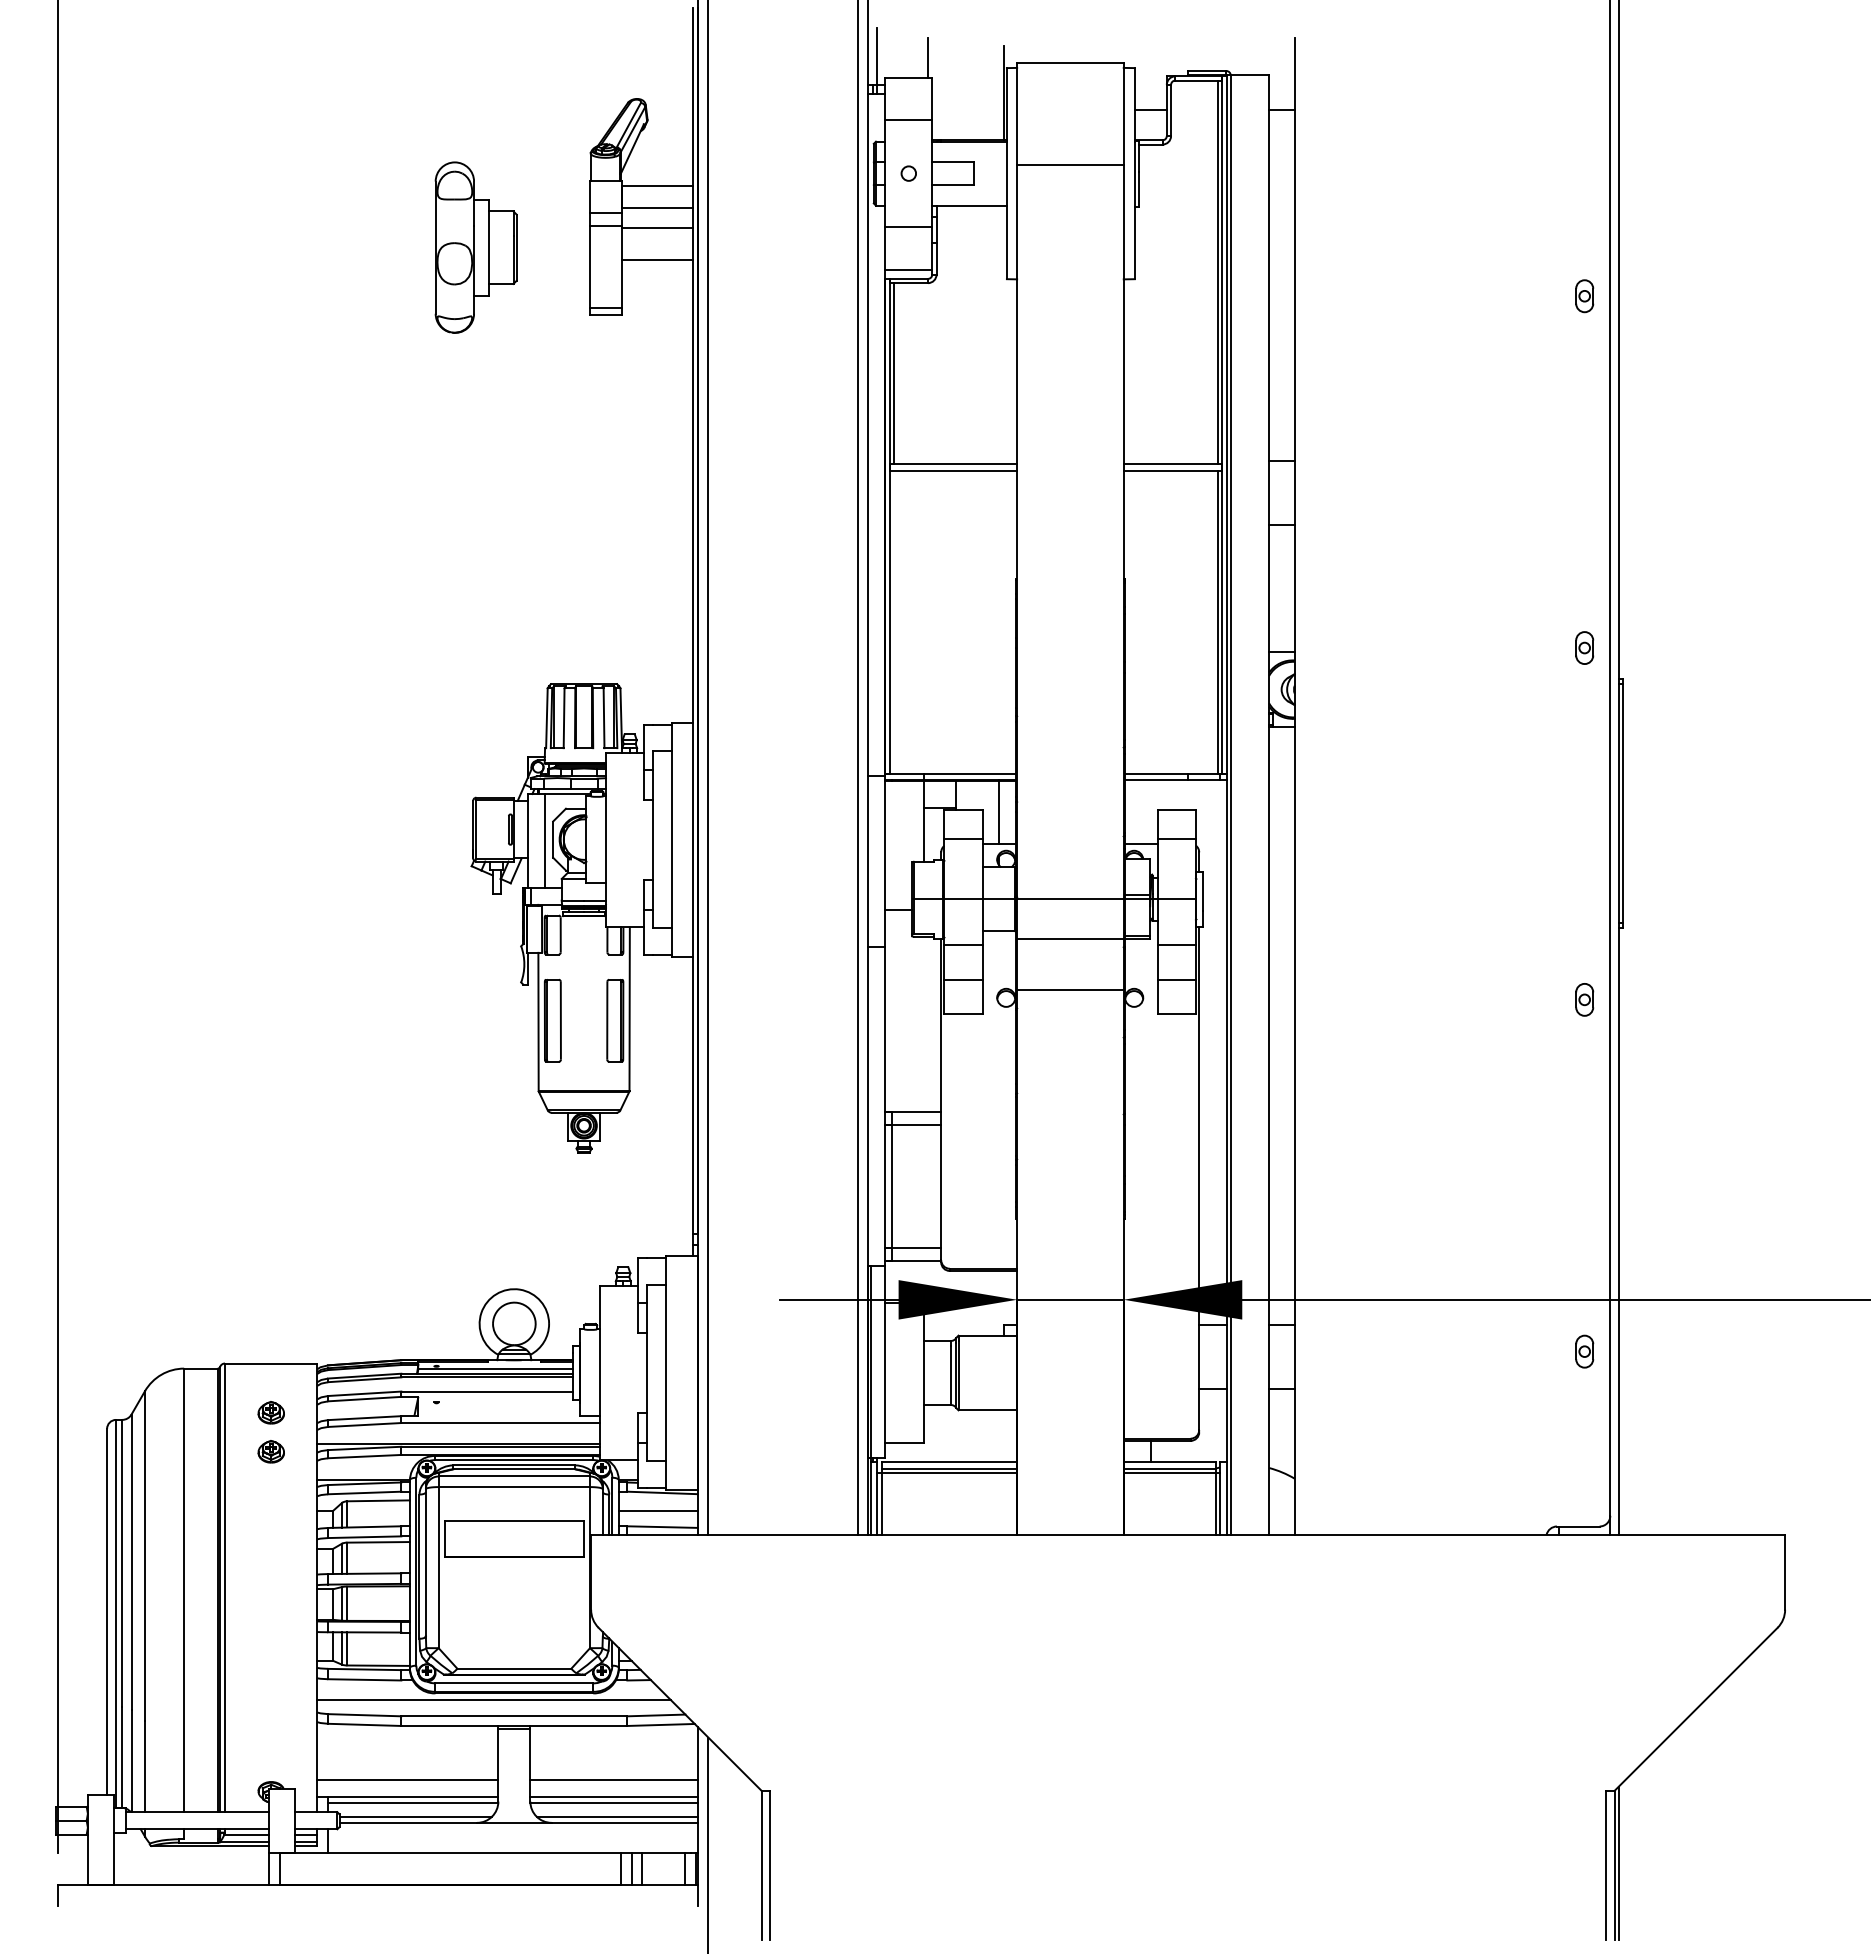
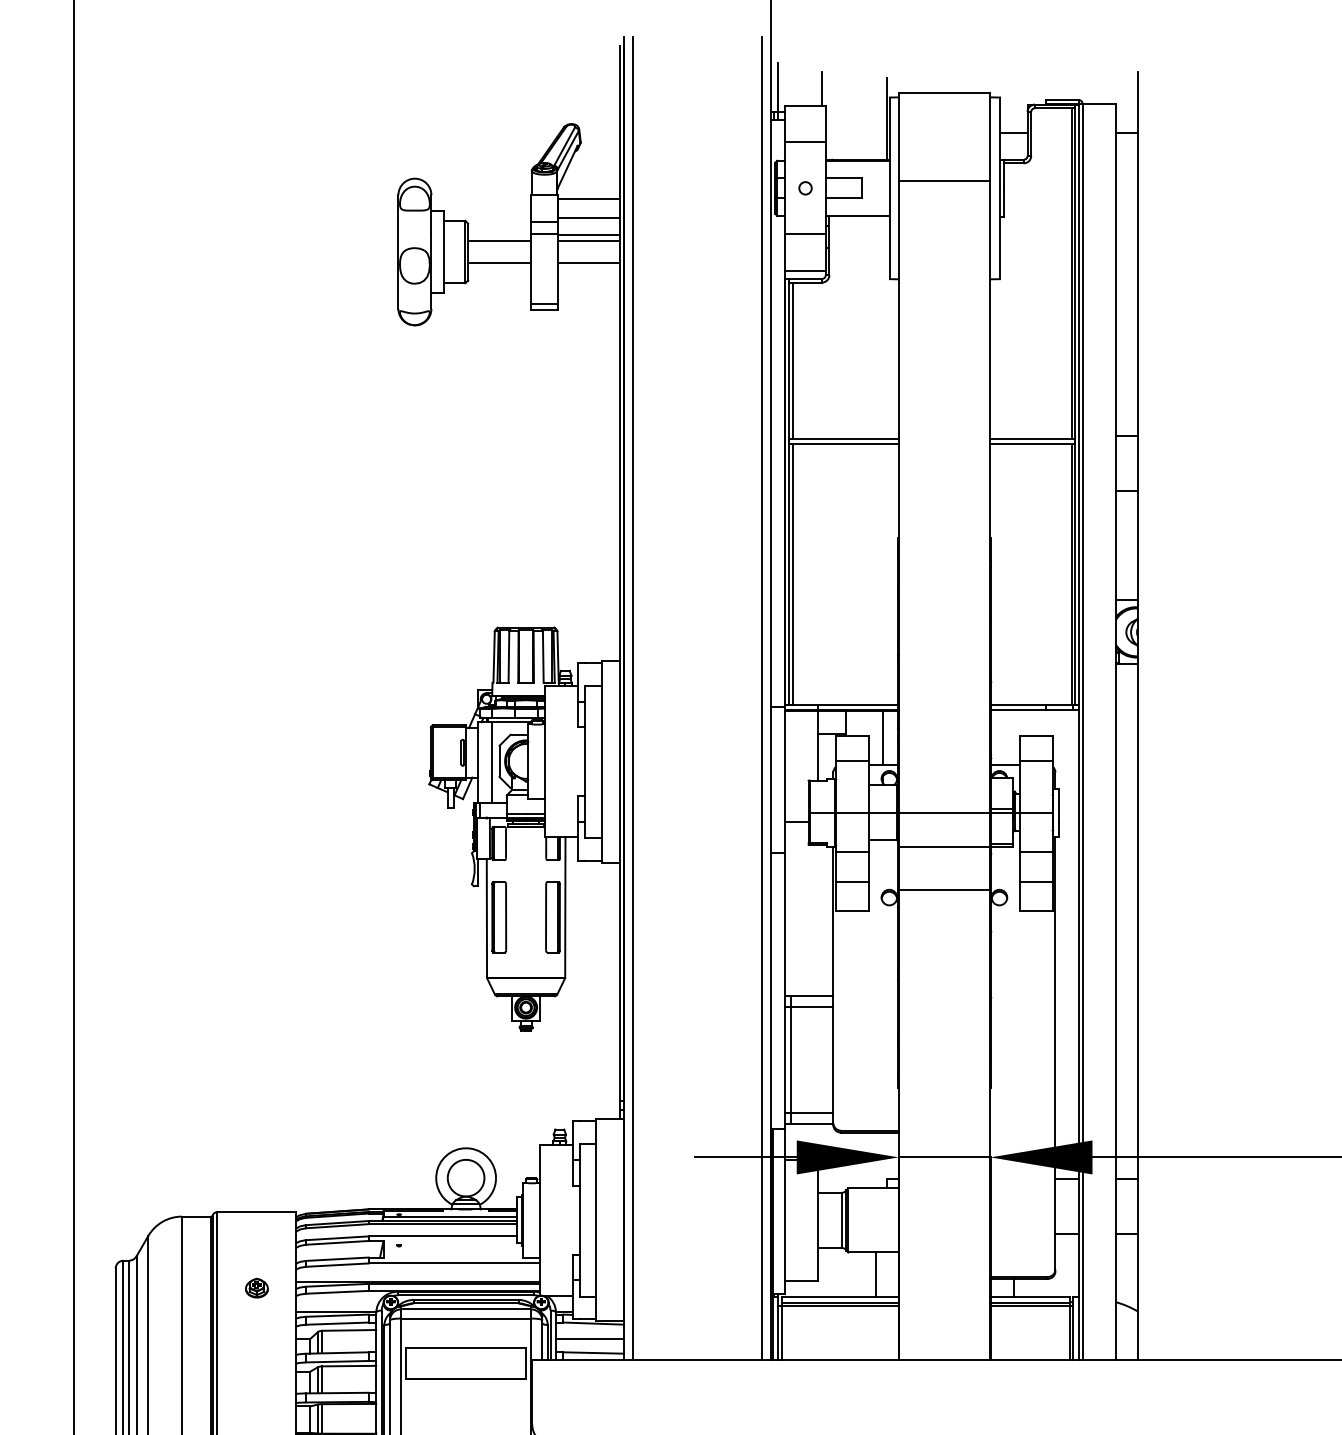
line: (552, 234) -> (498, 240), added
line: (657, 234) -> (589, 240), added
line: (552, 260) -> (498, 263), added
line: (893, 621) -> (792, 573), added
part: (270, 1412) -> (256, 1254), removed
line: (990, 1436) -> (875, 1275), added

